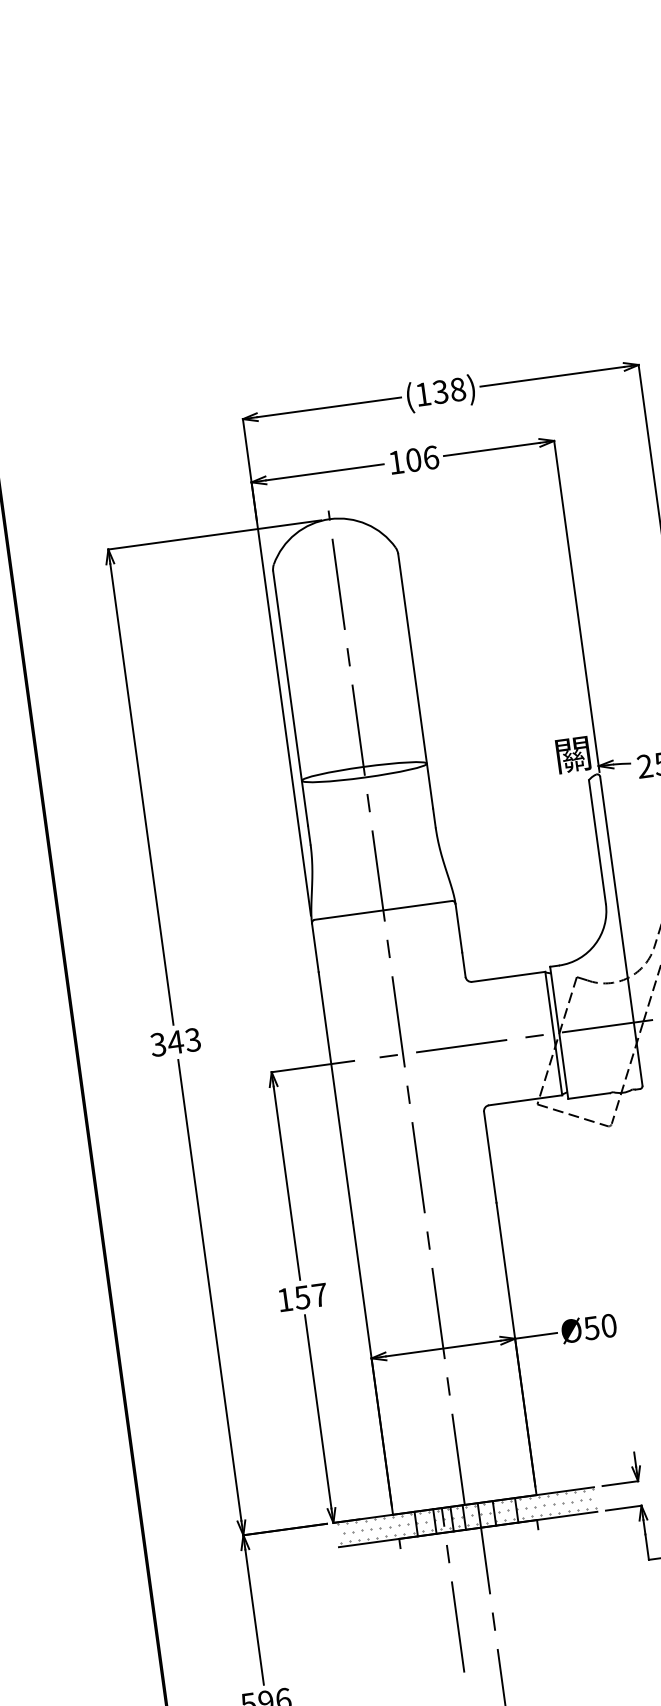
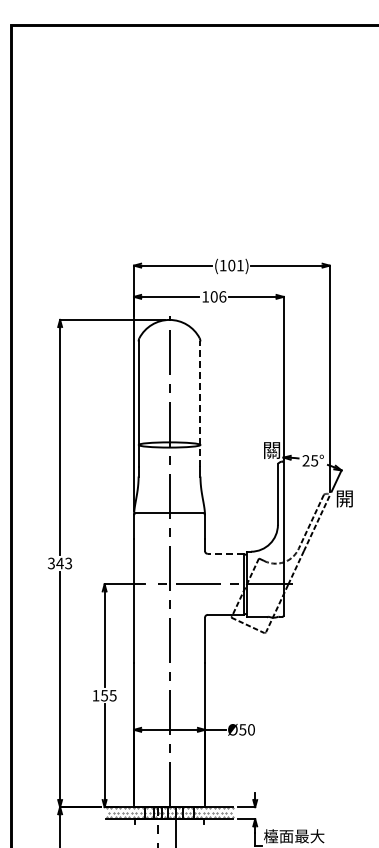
text: (448, 390) -> (235, 265), (138) -> (101)
line: (415, 681) -> (200, 404), solid -> dashed
line: (507, 976) -> (225, 553), solid -> dashed
text: (318, 1294) -> (112, 695), 157 -> 155

